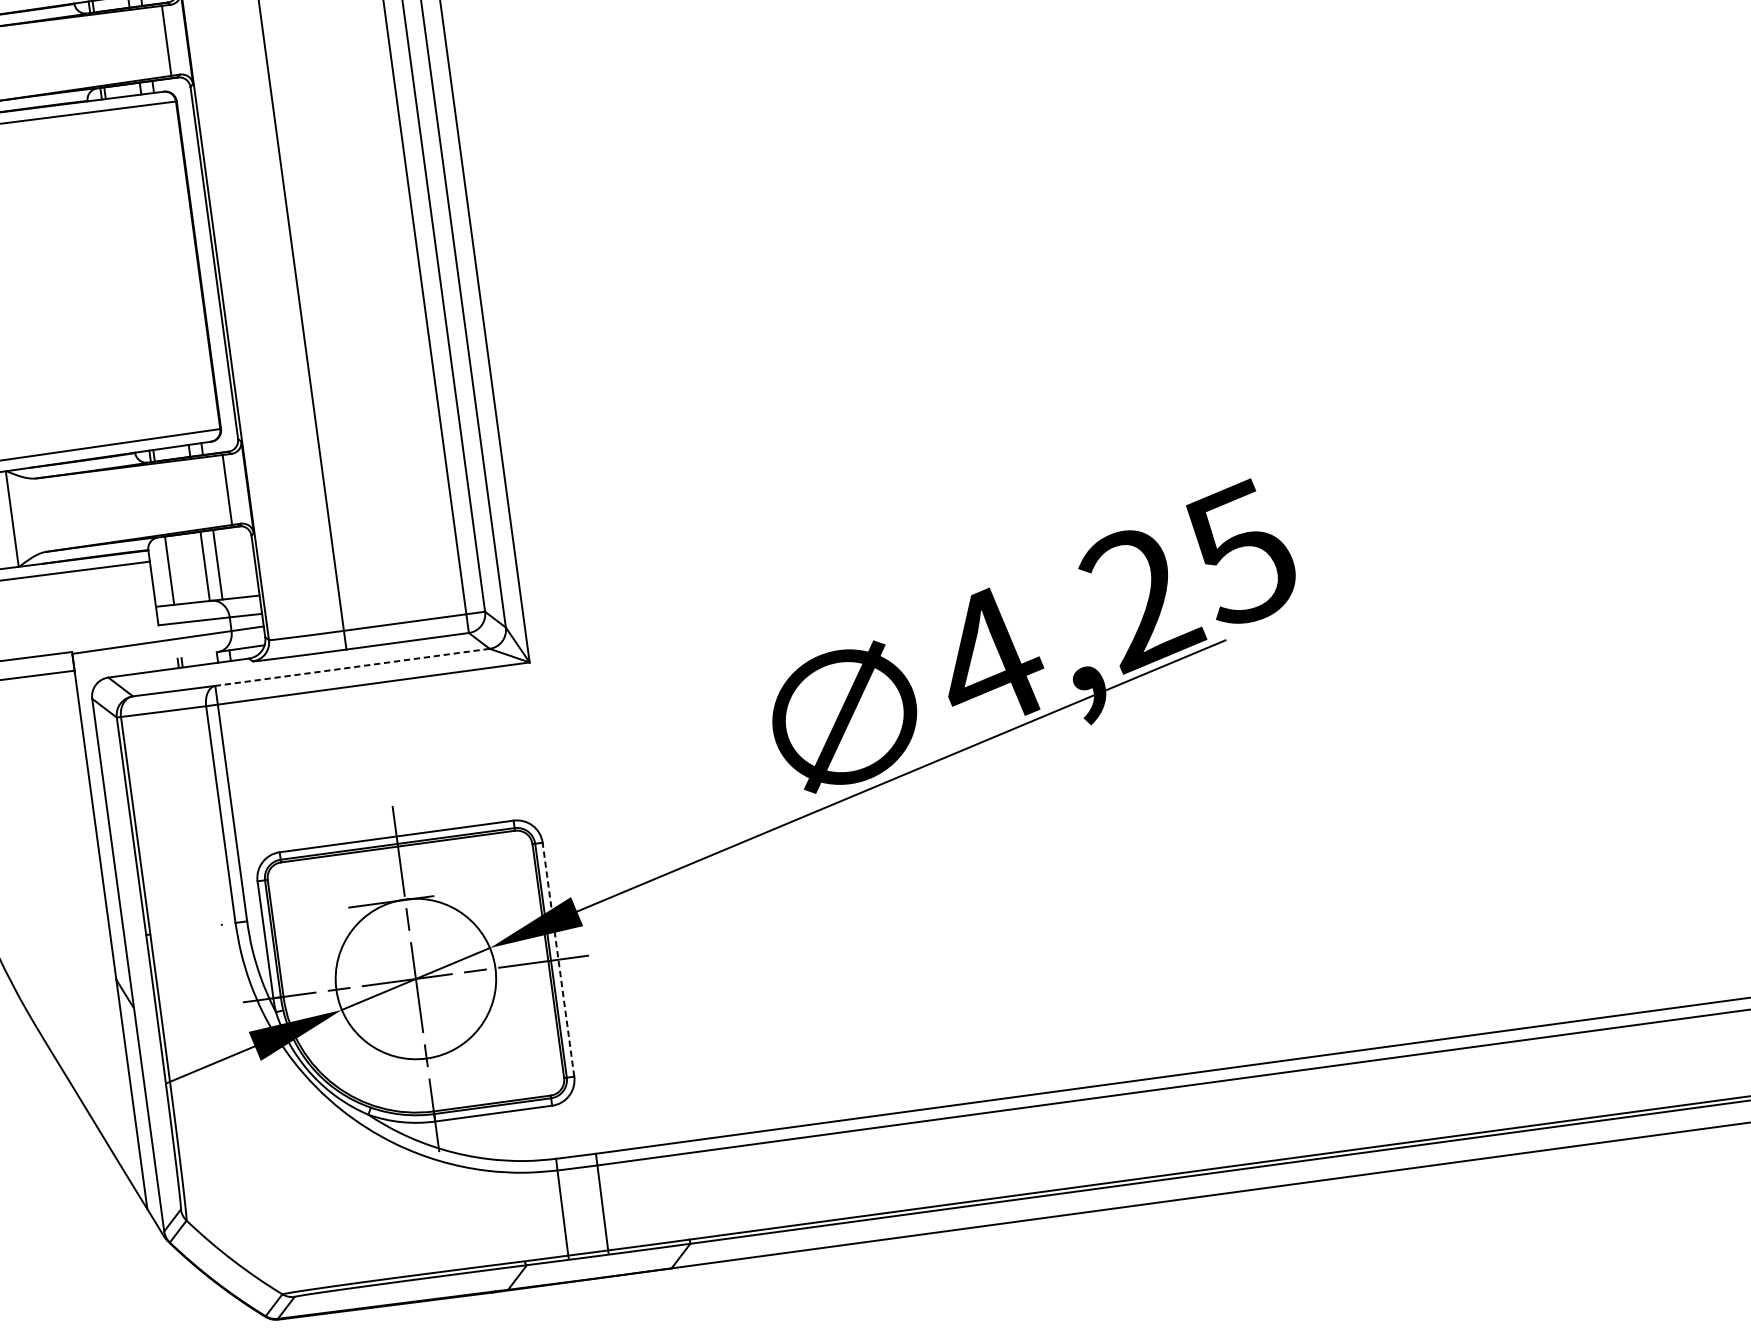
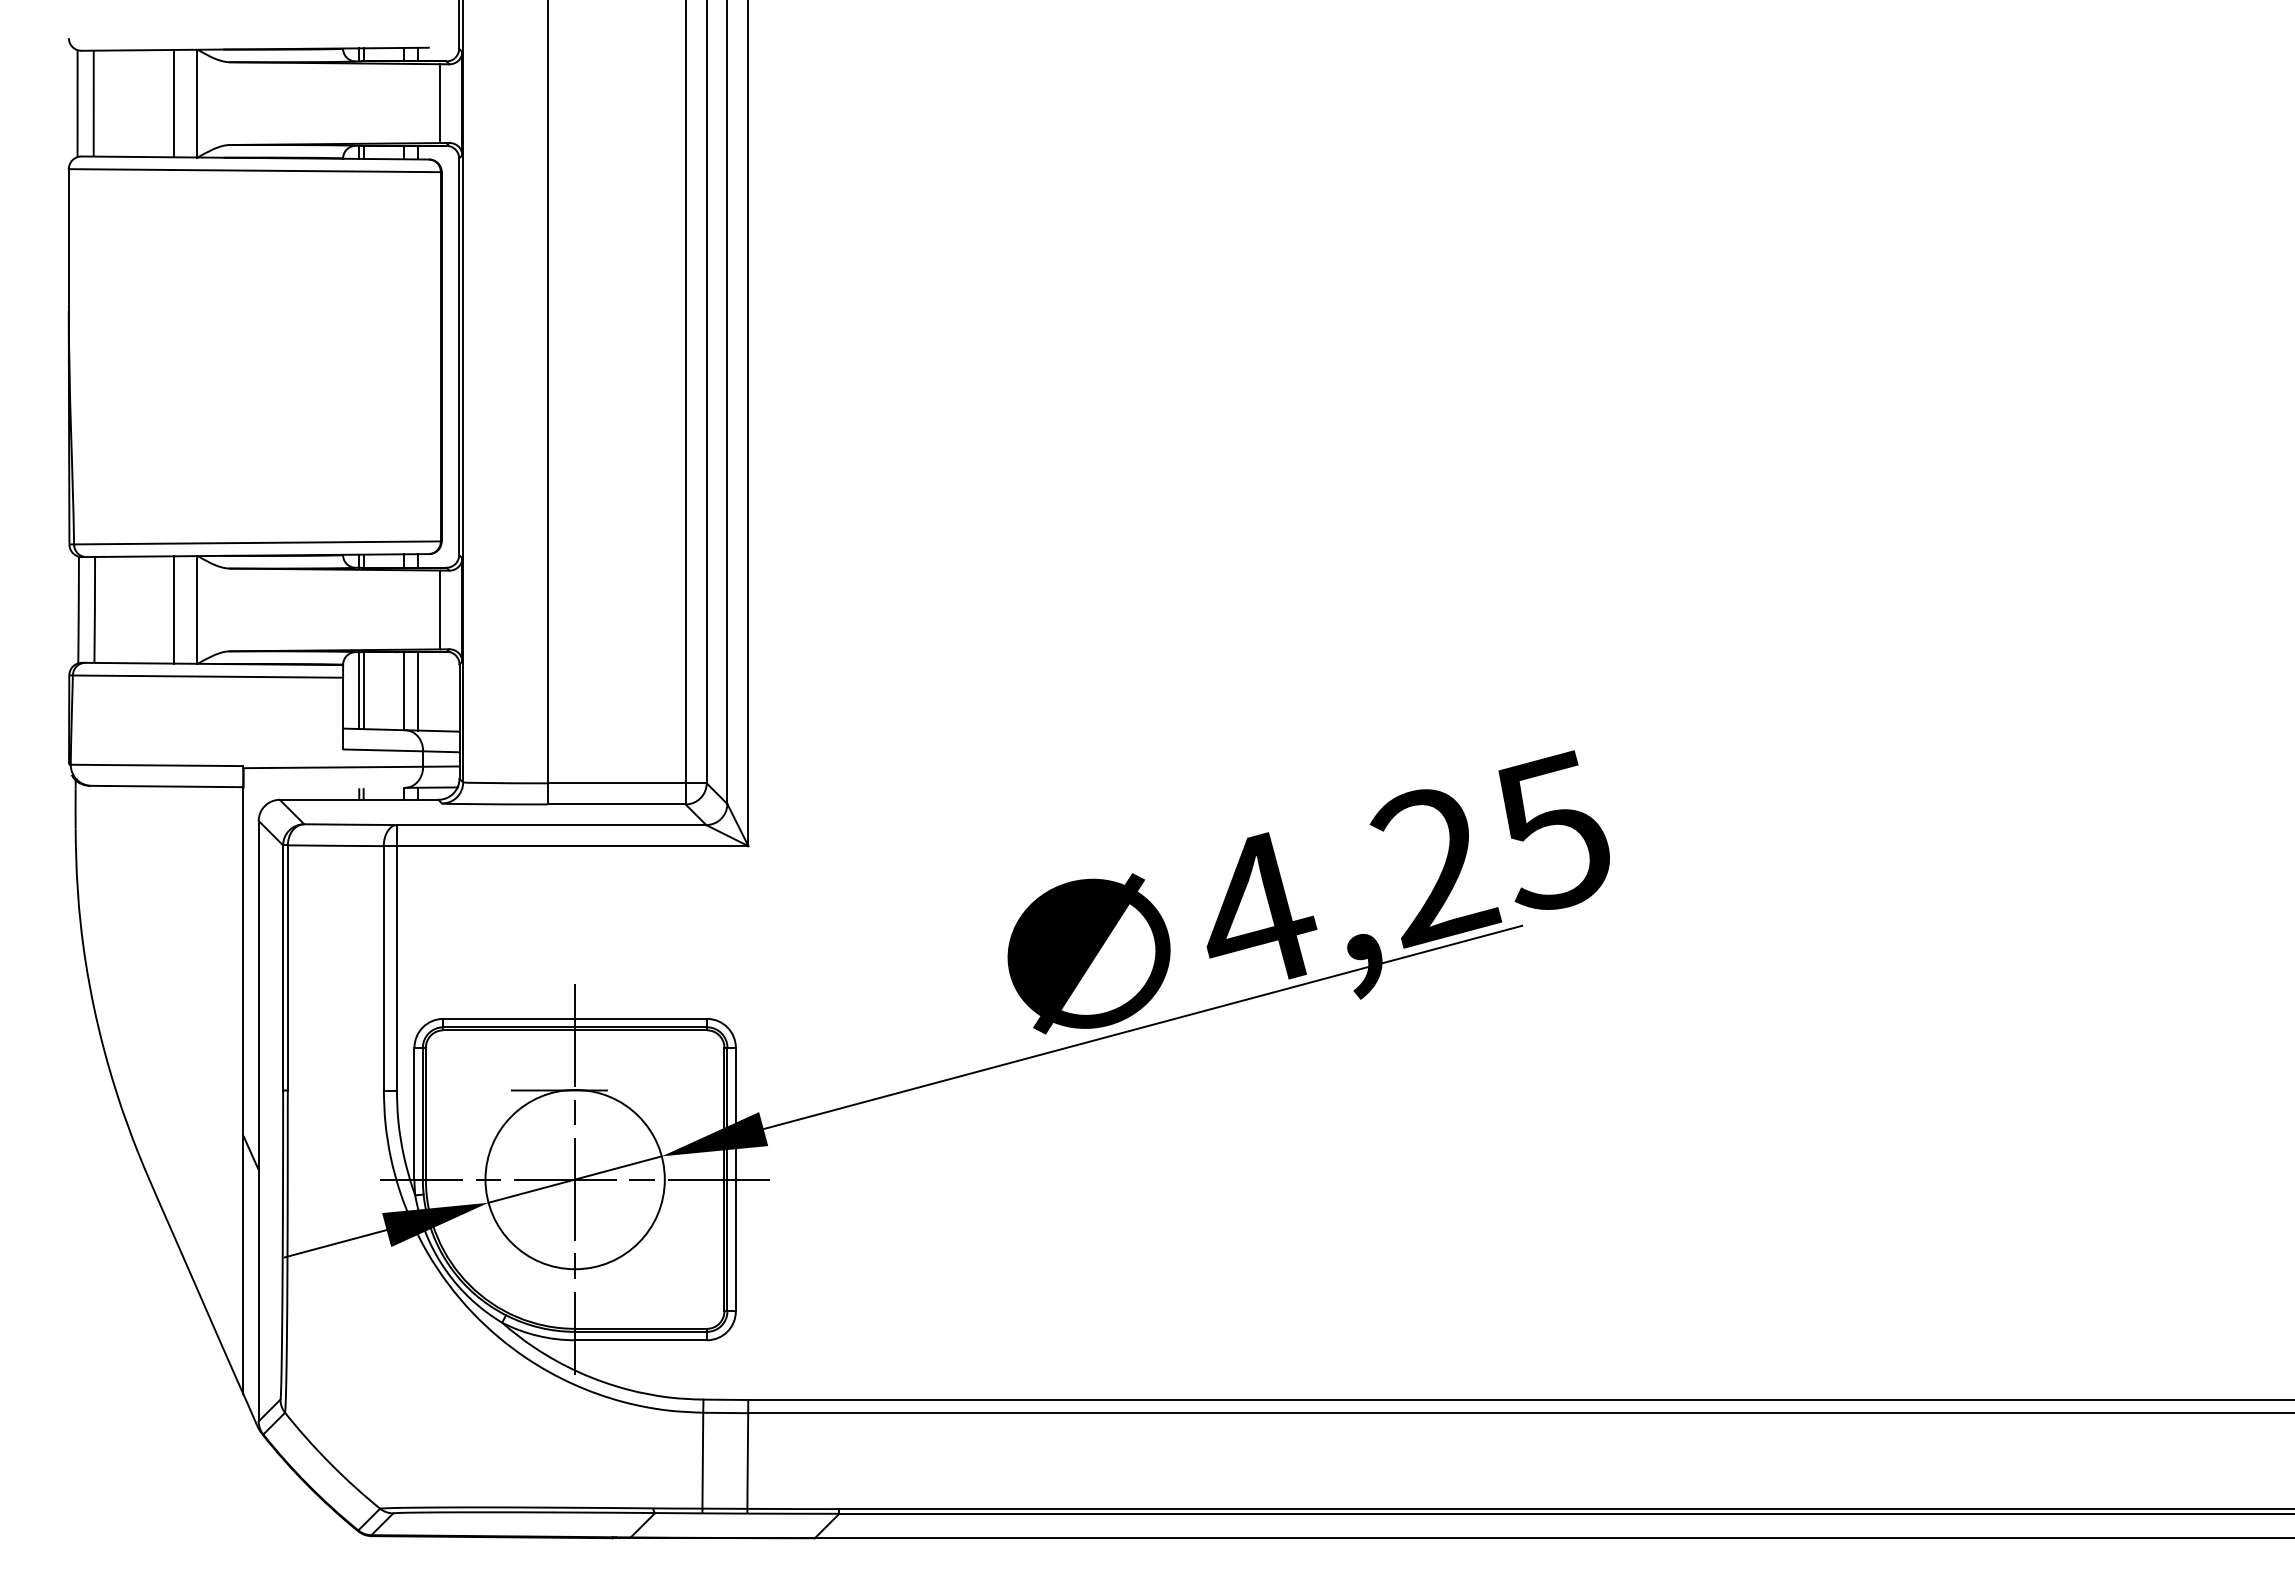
line: (165, 571) -> (359, 690), added
line: (352, 667) -> (551, 825), dashed -> solid
line: (558, 959) -> (735, 1179), dashed -> solid

